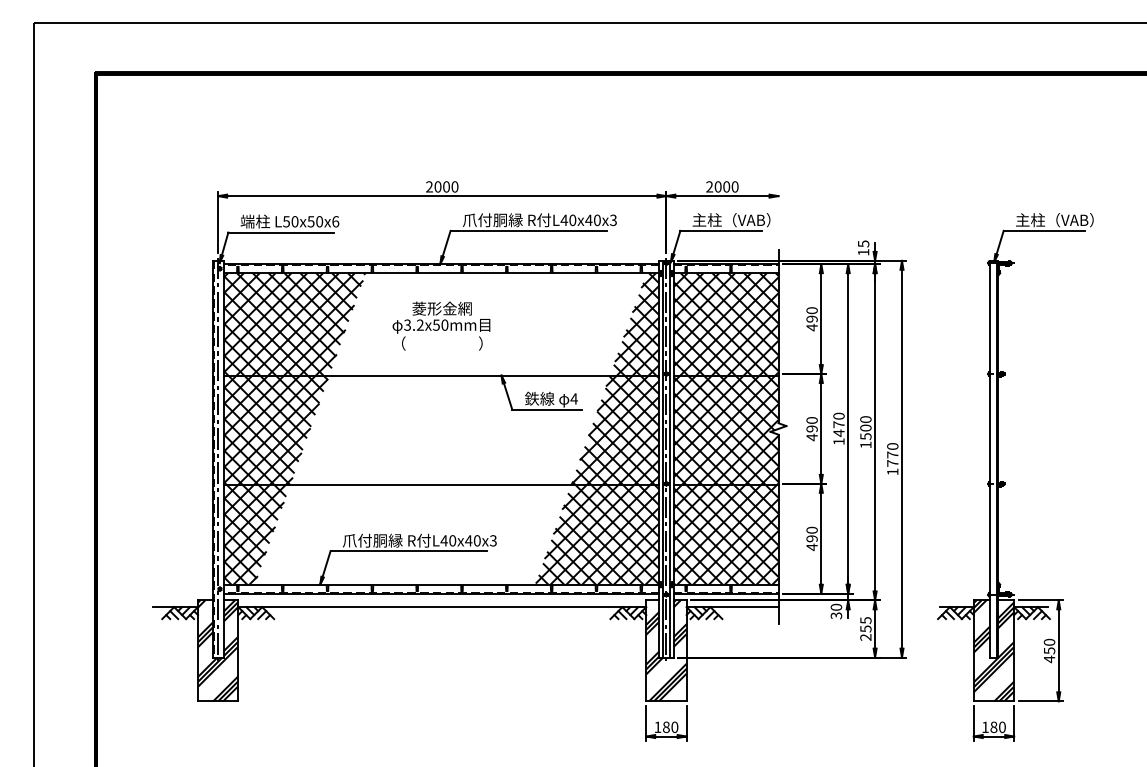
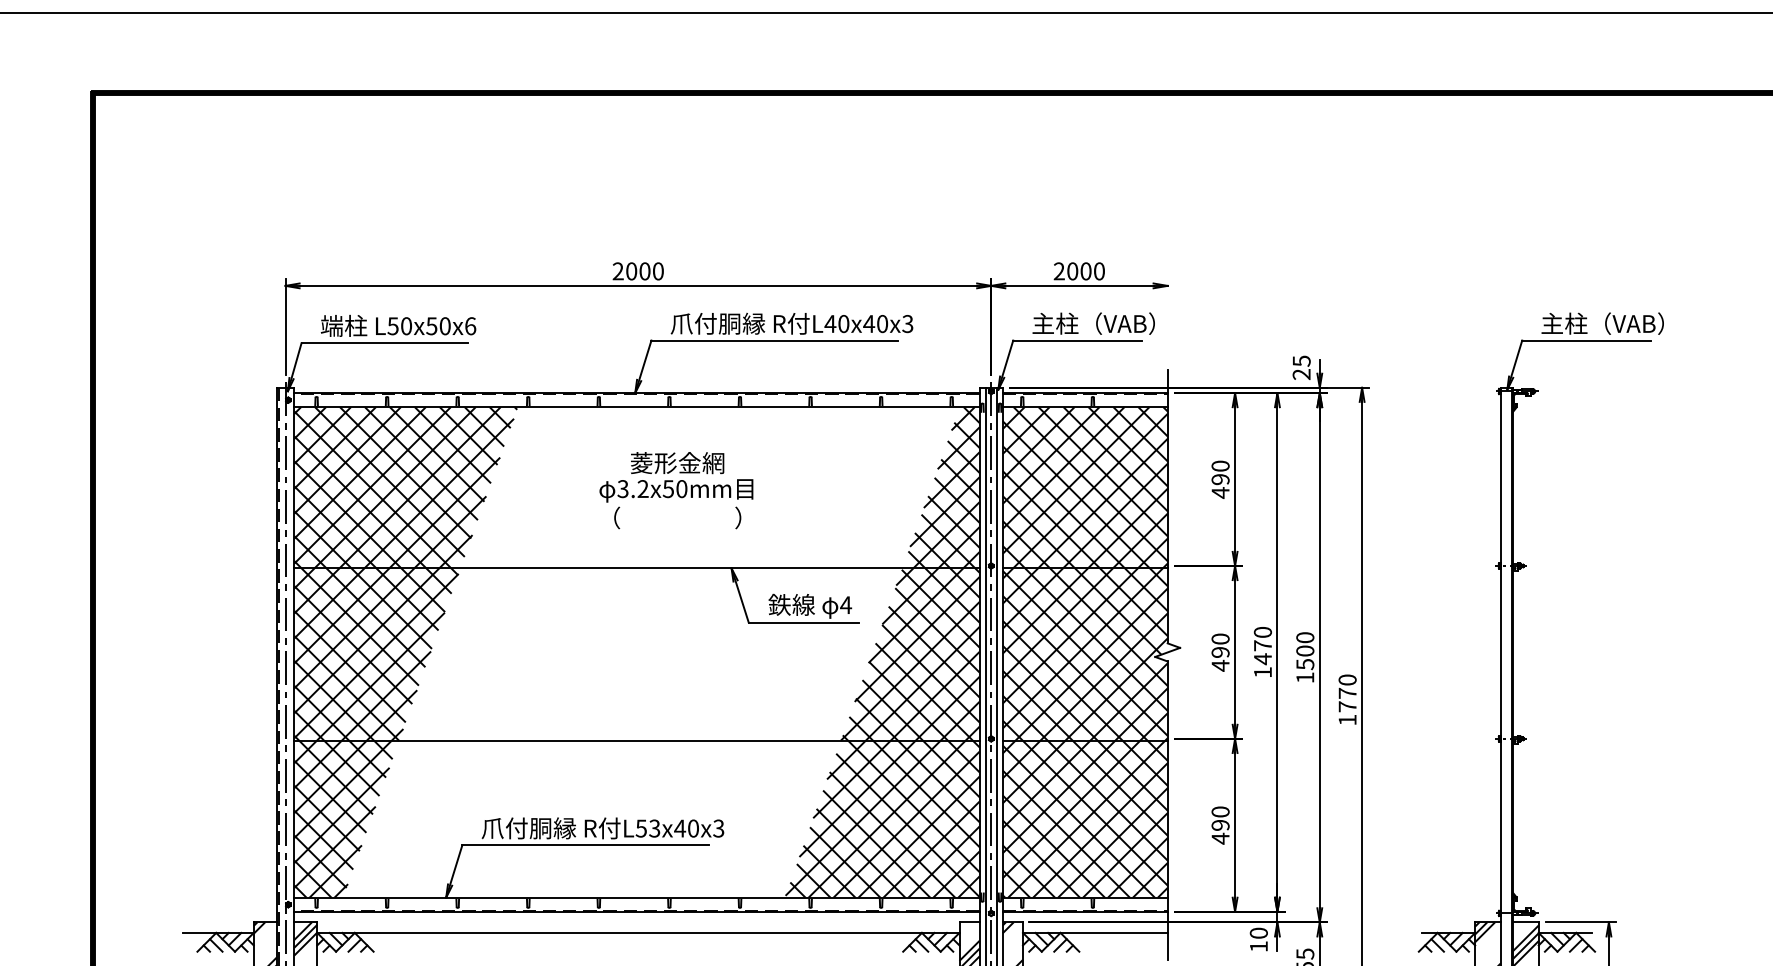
text: (863, 252) -> (1301, 374), 15 -> 25
text: (441, 325) -> (676, 489), moved
text: (448, 540) -> (648, 828), L40x40x3 -> L53x40x3
text: (836, 615) -> (1259, 946), 30 -> 10

